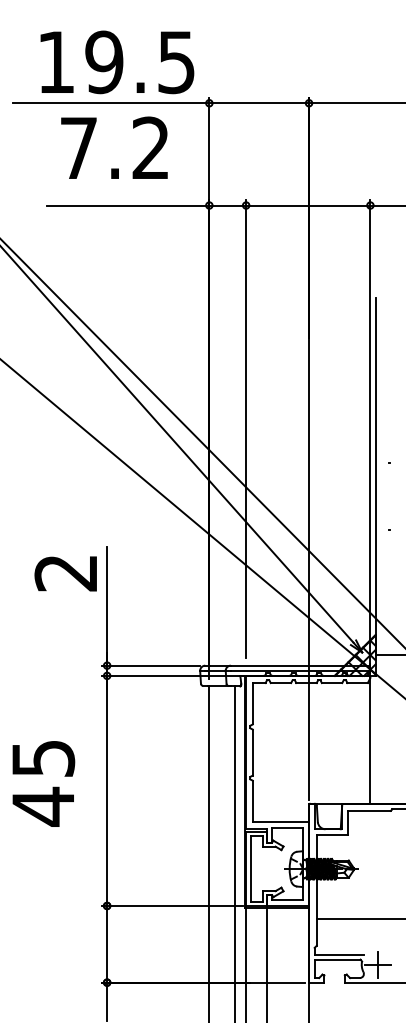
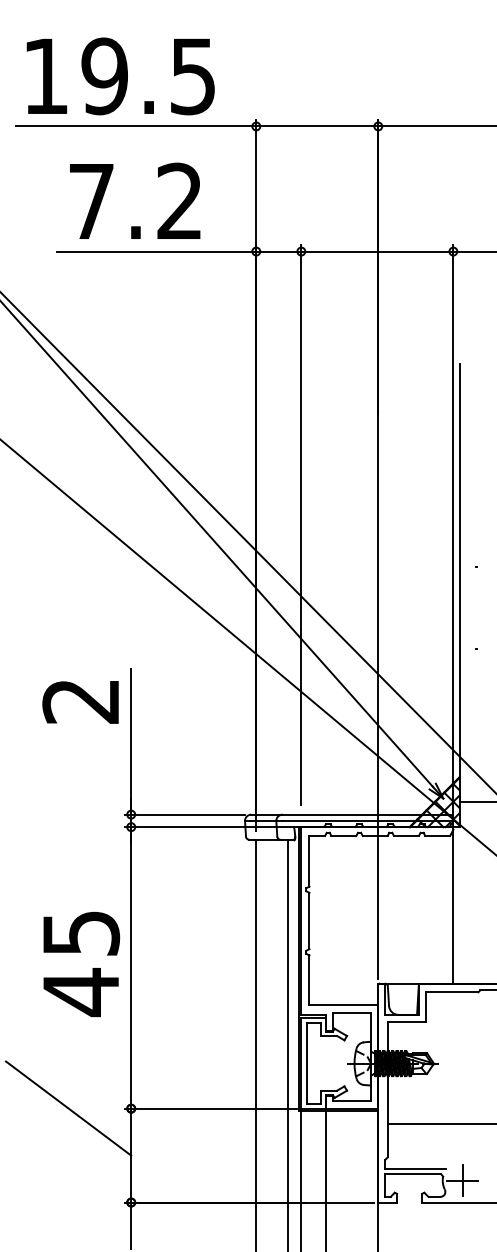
text: (117, 62) -> (120, 76), moved
text: (114, 147) -> (135, 200), moved
text: (43, 784) -> (81, 964), moved
line: (55, 905) -> (68, 1108), added

